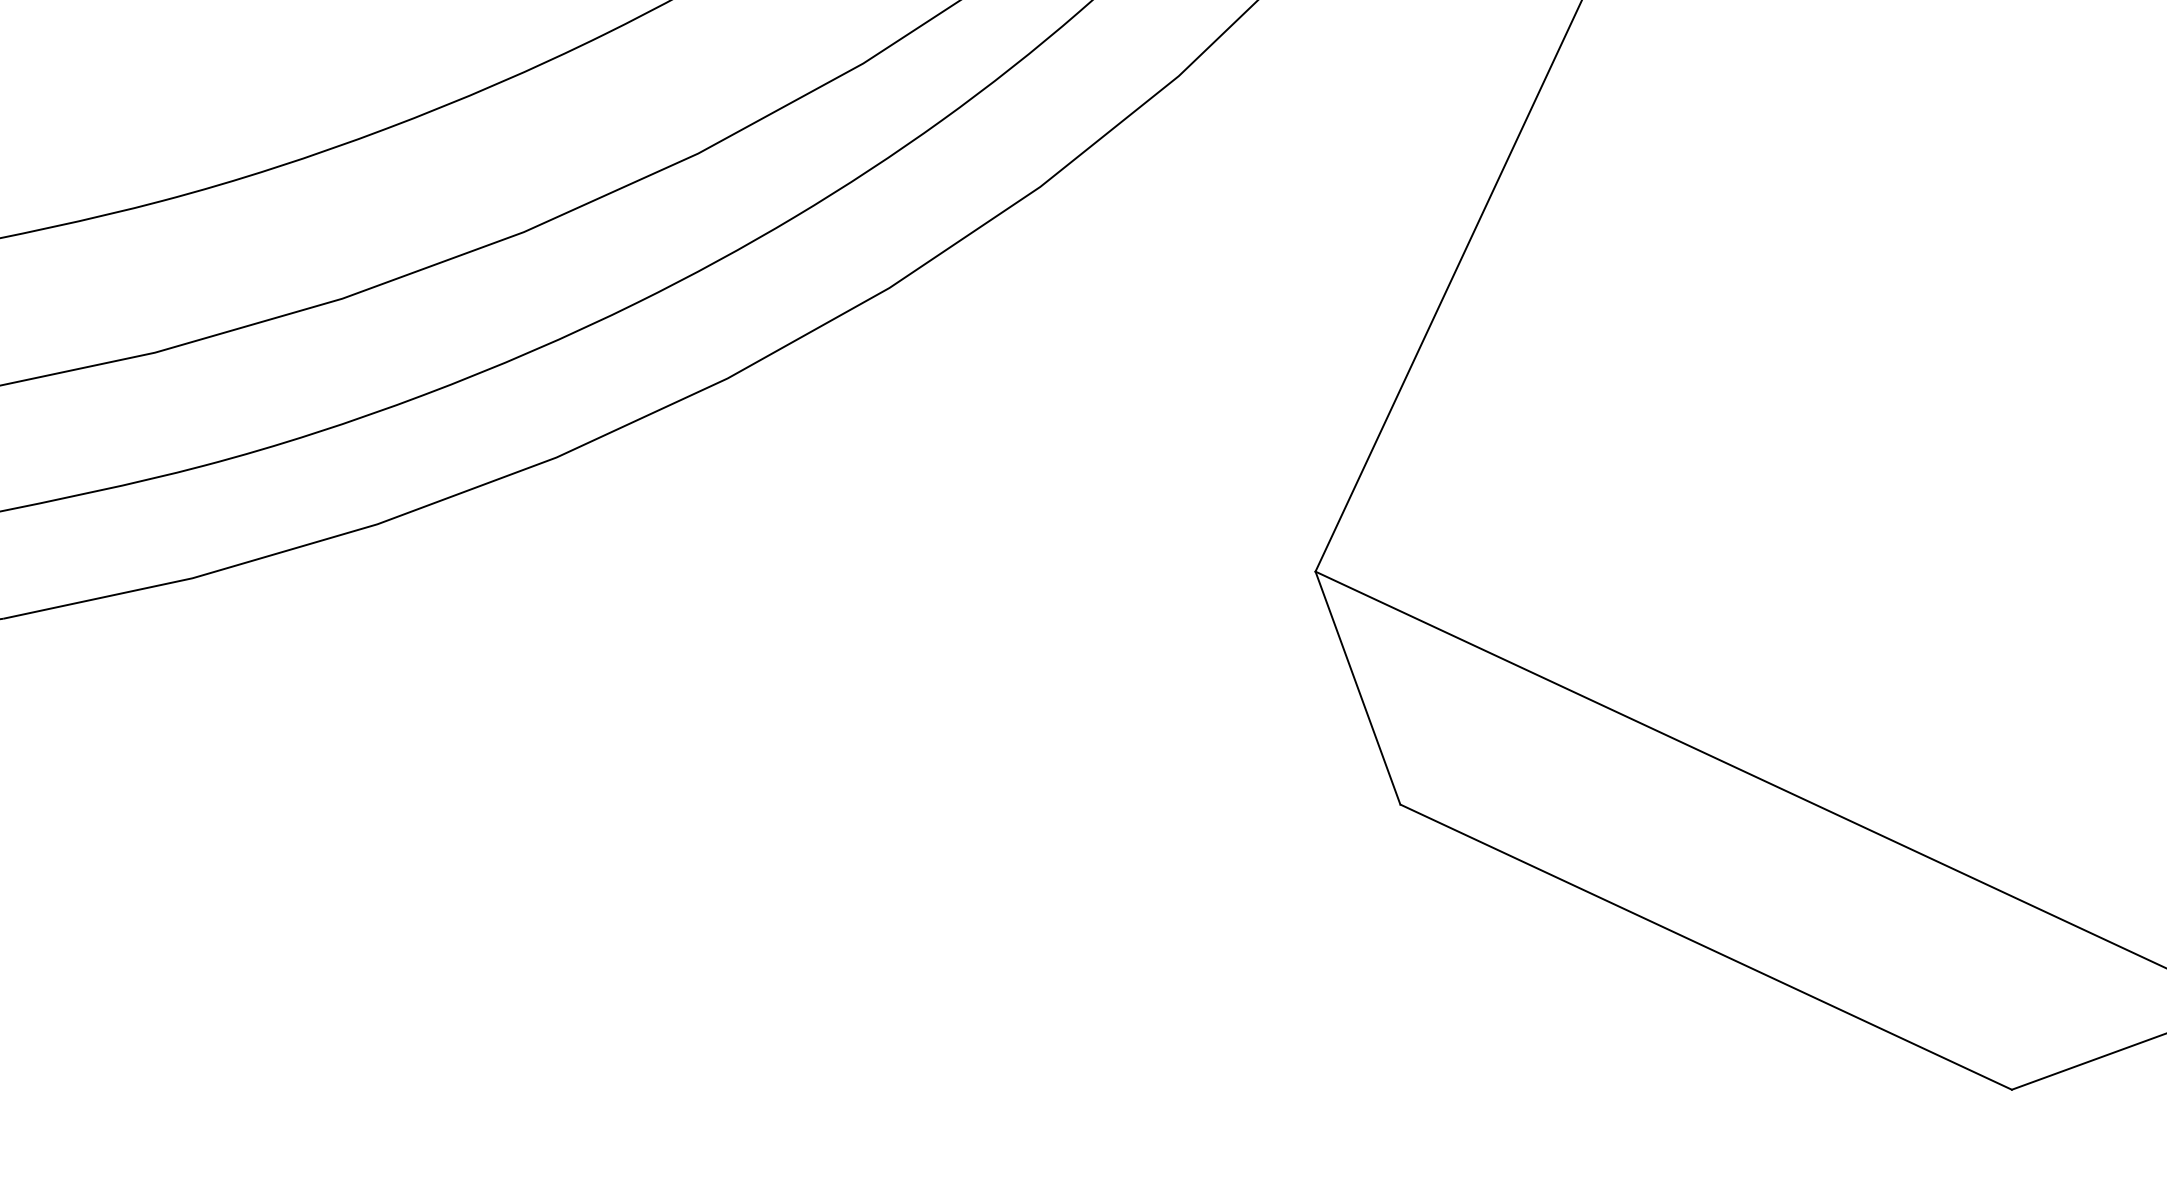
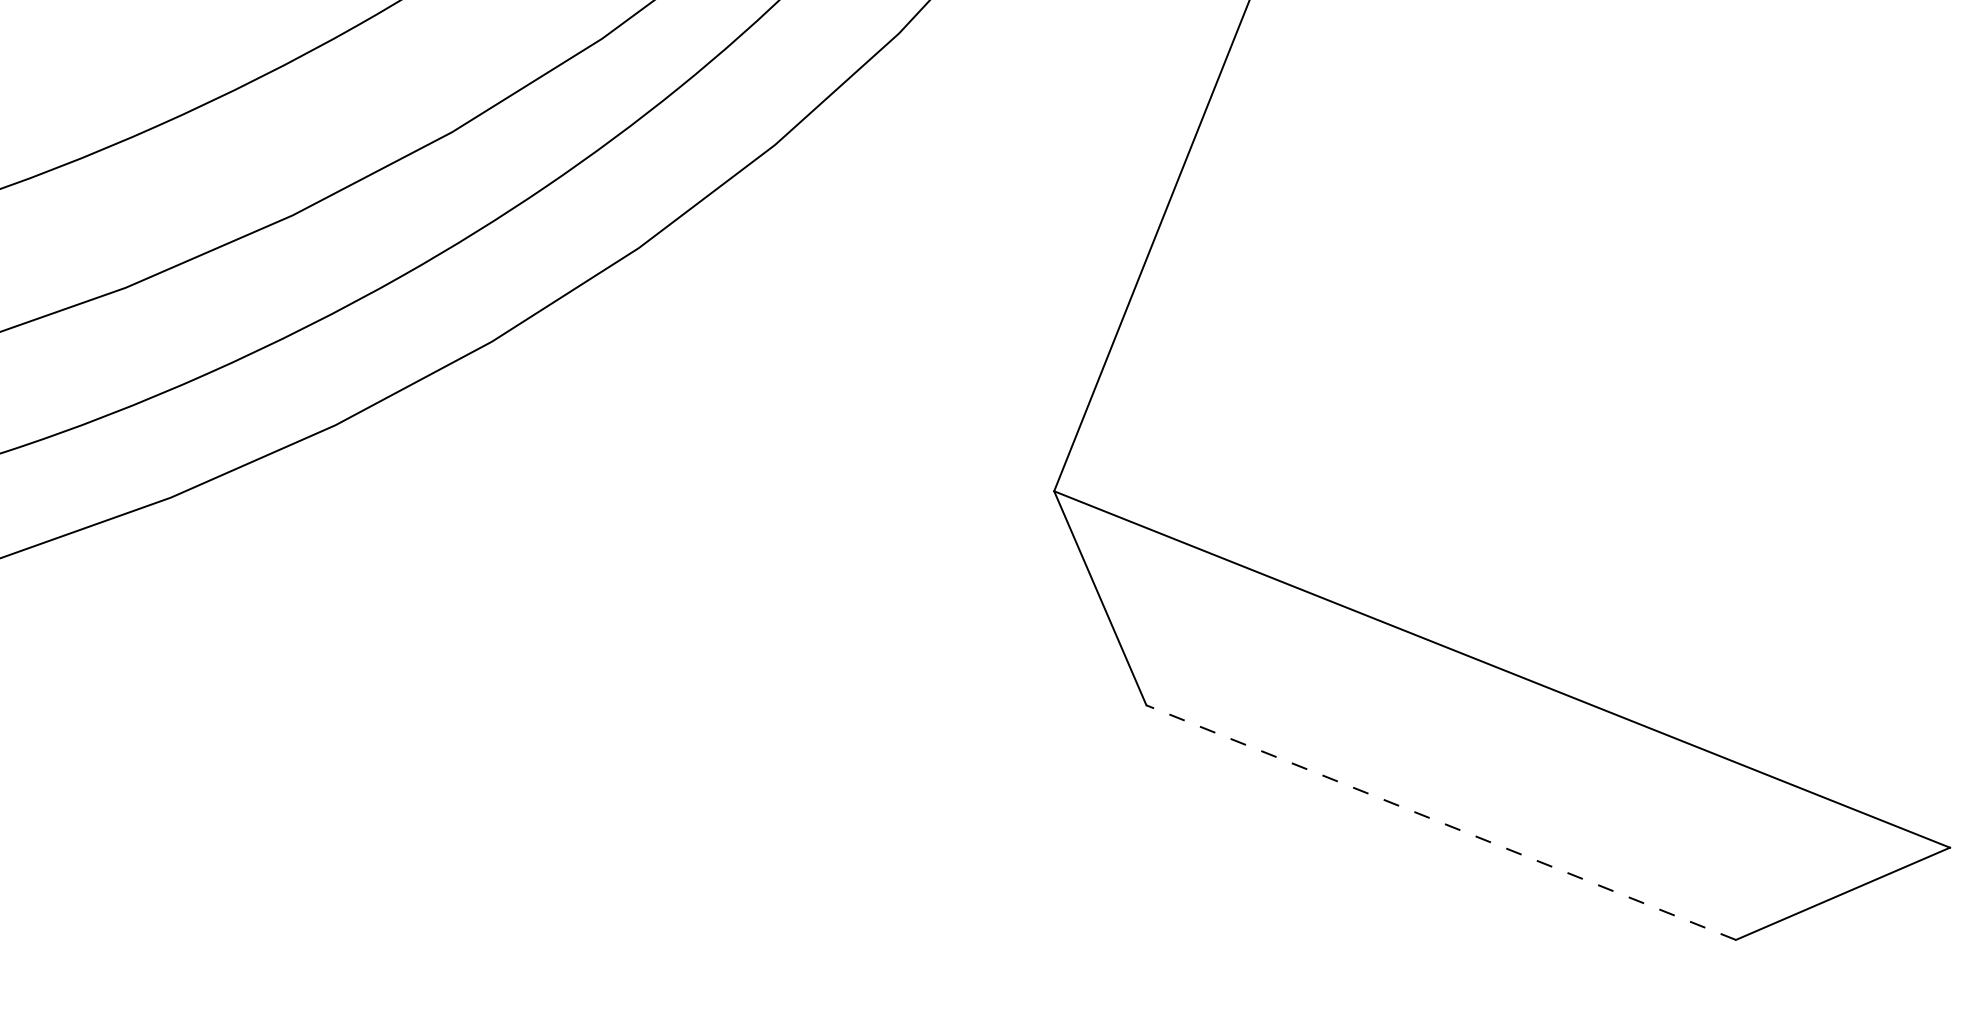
line: (1705, 947) -> (1440, 822), solid -> dashed

